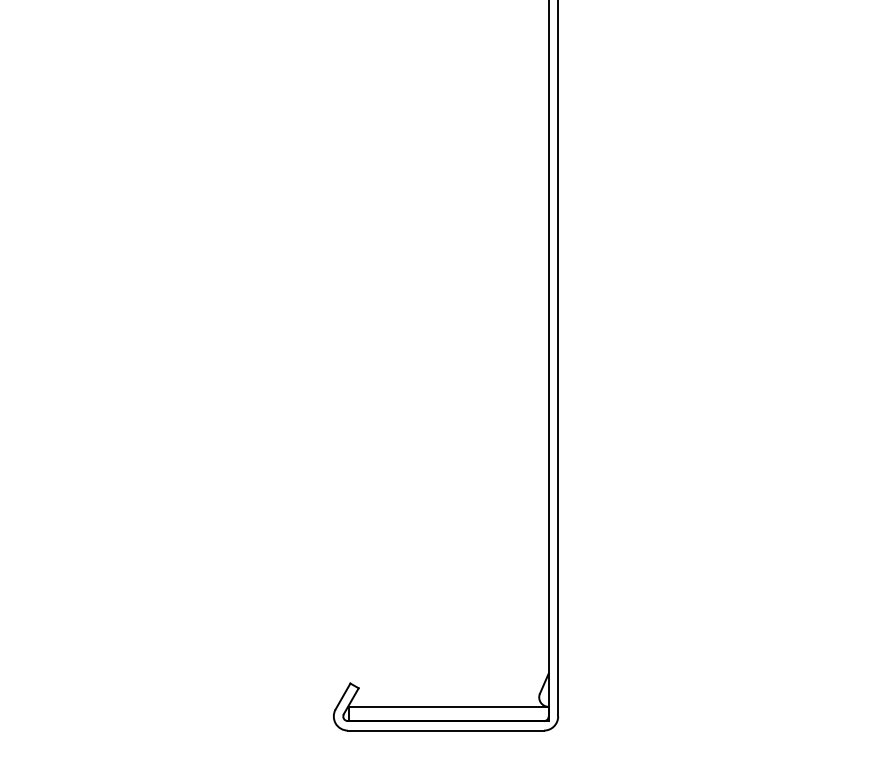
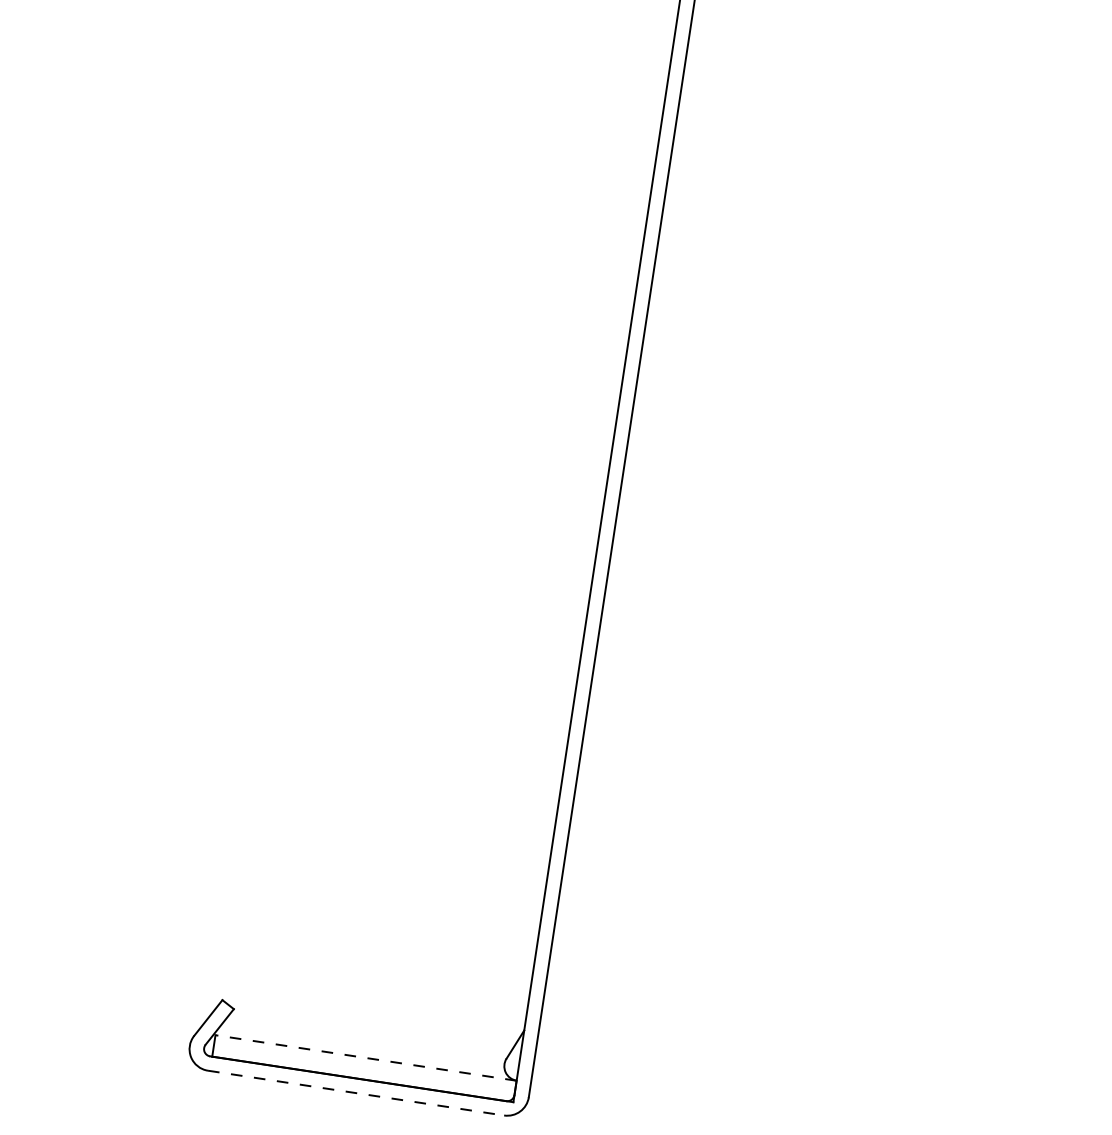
line: (449, 706) -> (366, 1057), solid -> dashed
line: (445, 730) -> (355, 1092), solid -> dashed

